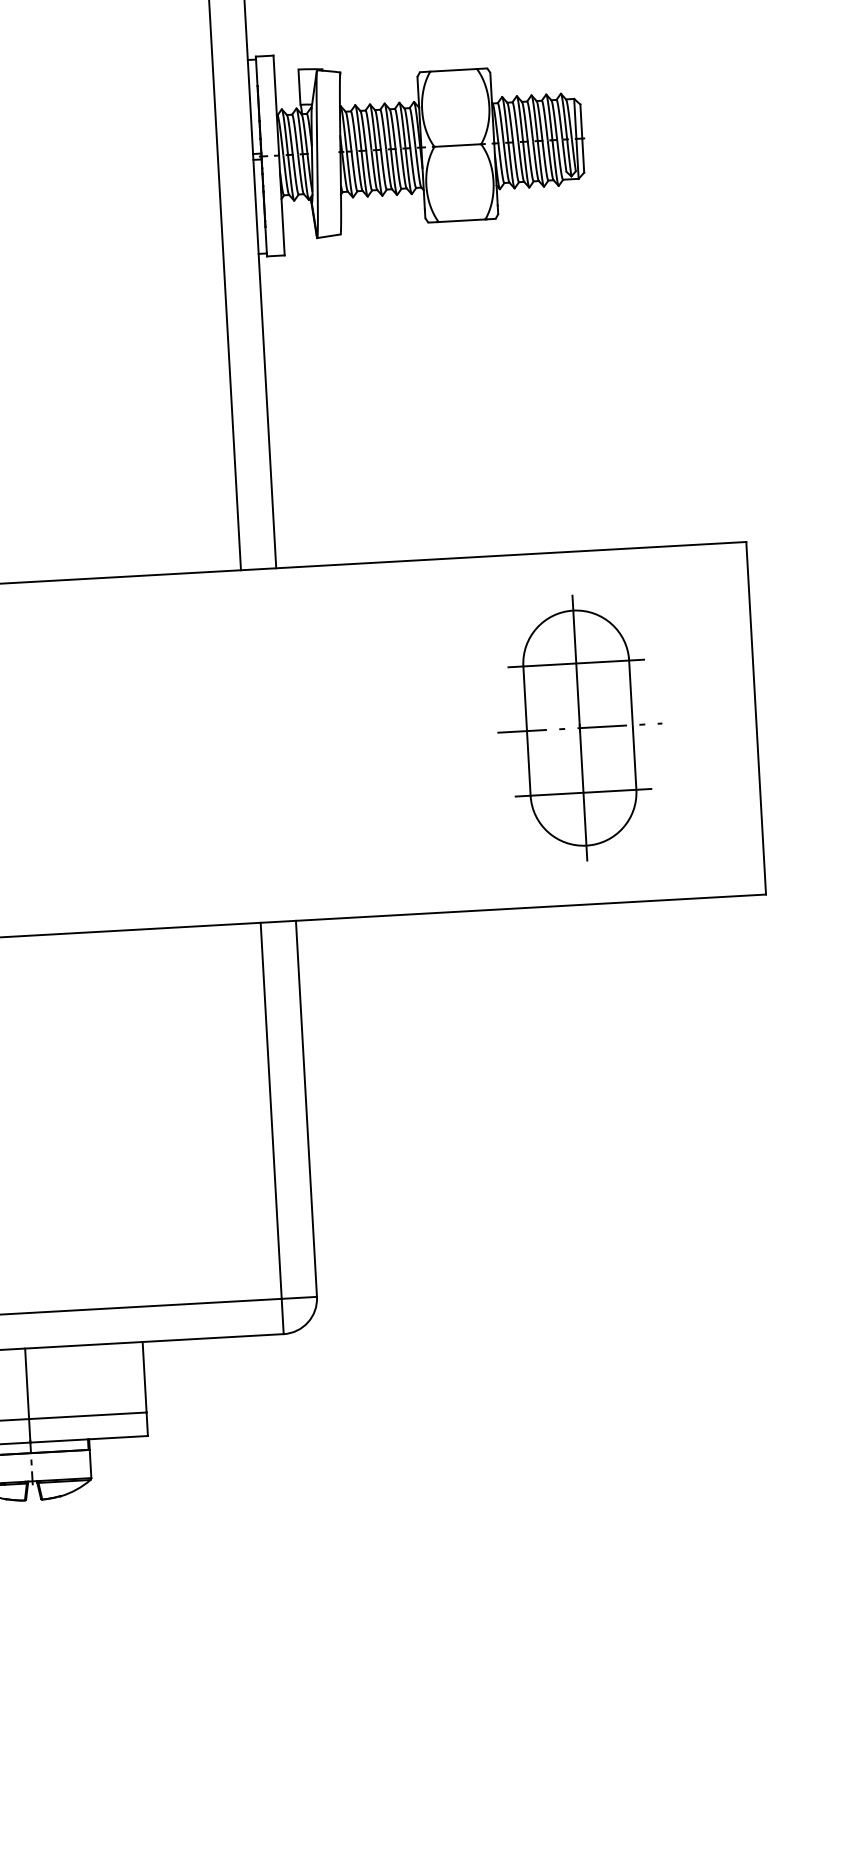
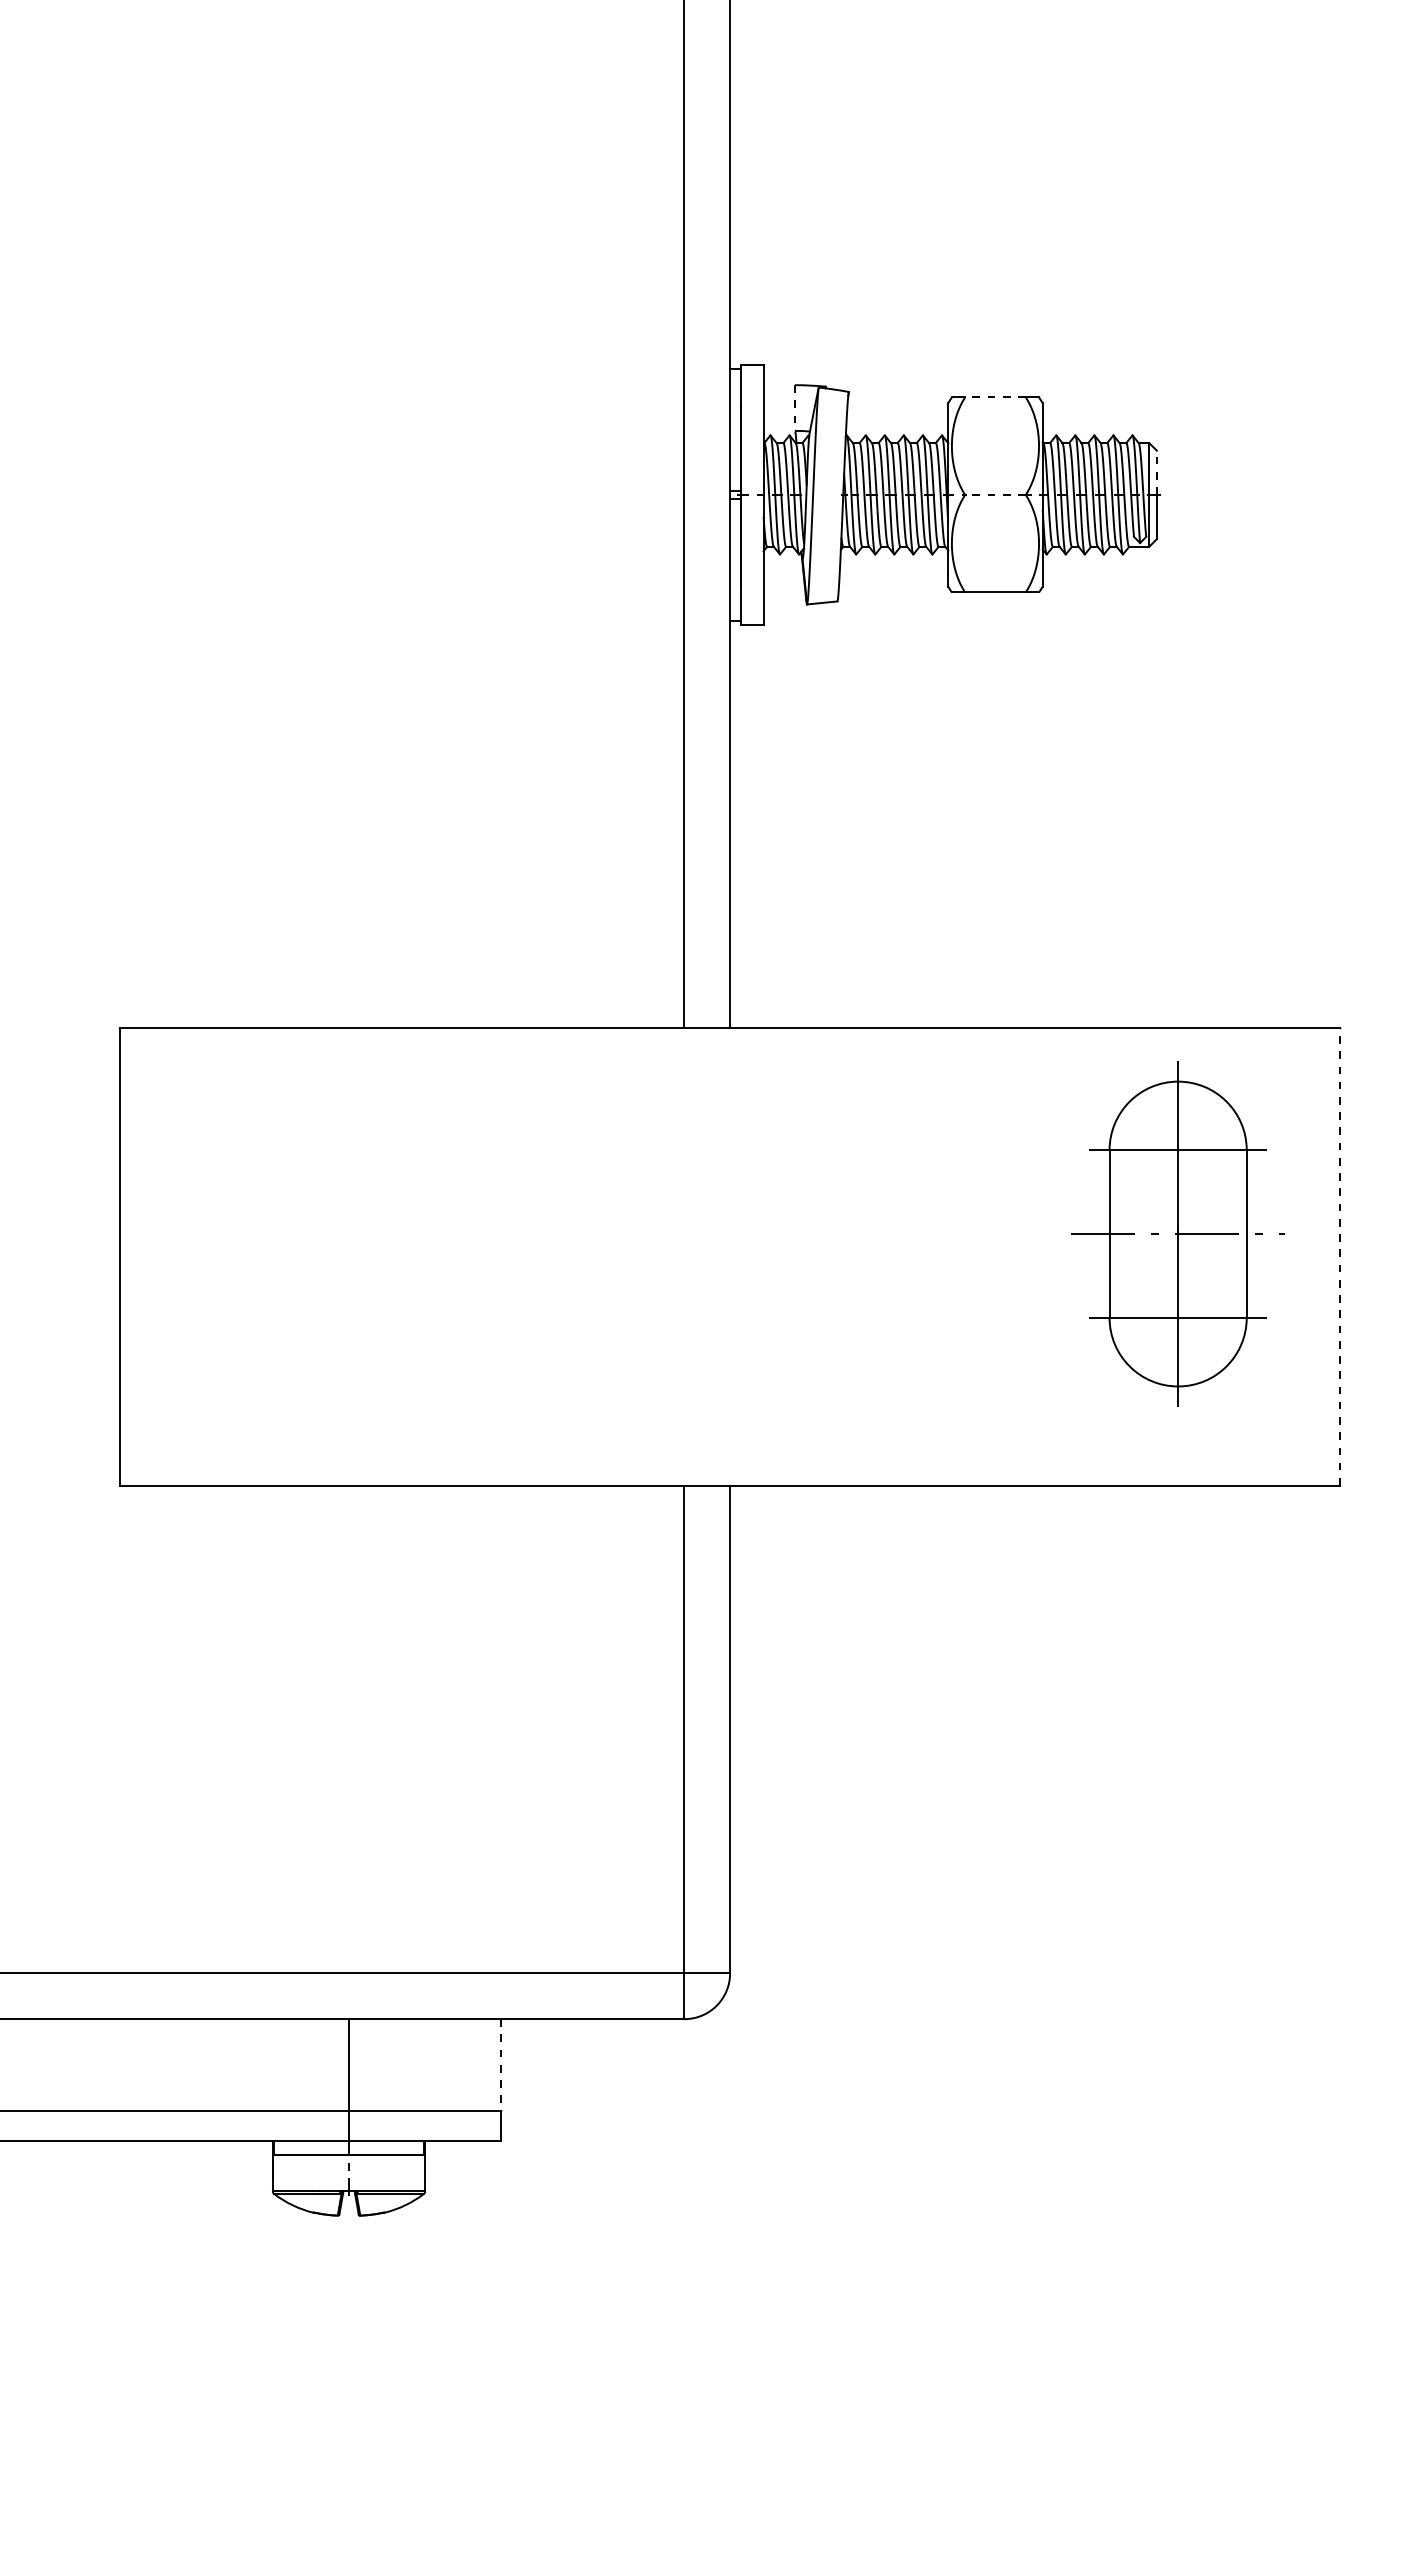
line: (452, 70) -> (994, 397), solid -> dashed
line: (299, 87) -> (794, 408), solid -> dashed
line: (581, 121) -> (1156, 472), solid -> dashed
line: (457, 145) -> (994, 494), solid -> dashed
line: (755, 718) -> (1339, 1257), solid -> dashed
part: (579, 727) -> (1177, 1233), moved
line: (144, 1376) -> (501, 2064), solid -> dashed

